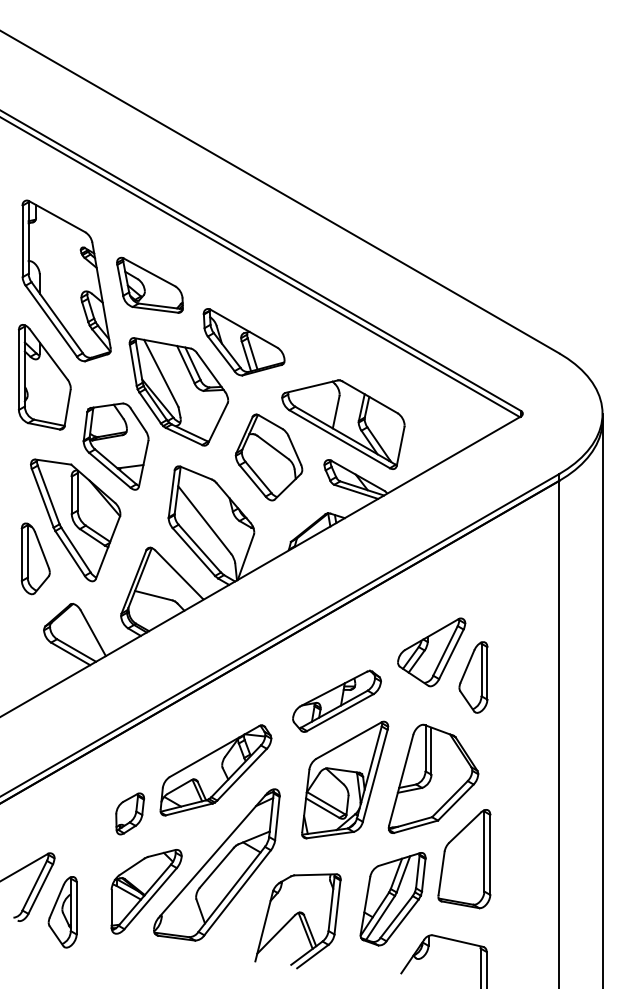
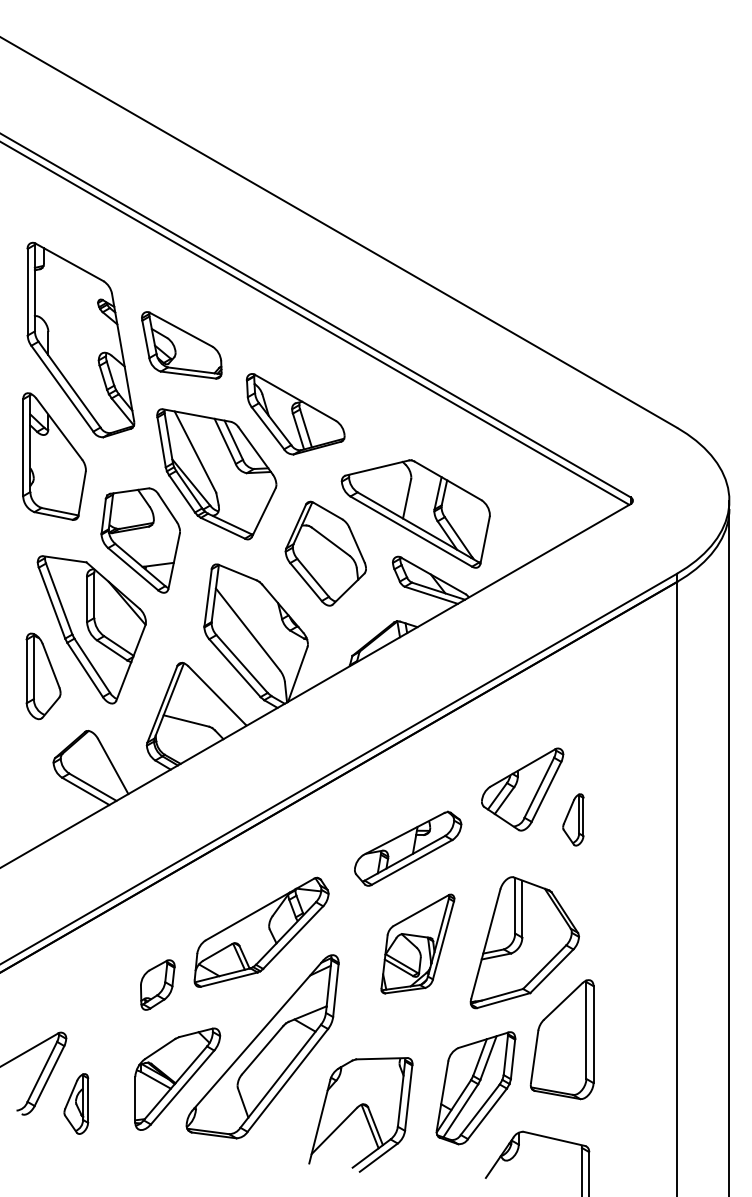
part: (473, 677) -> (573, 819), size x0.6
part: (344, 779) -> (417, 943), size x0.7
part: (62, 911) -> (76, 1103), size x0.7

